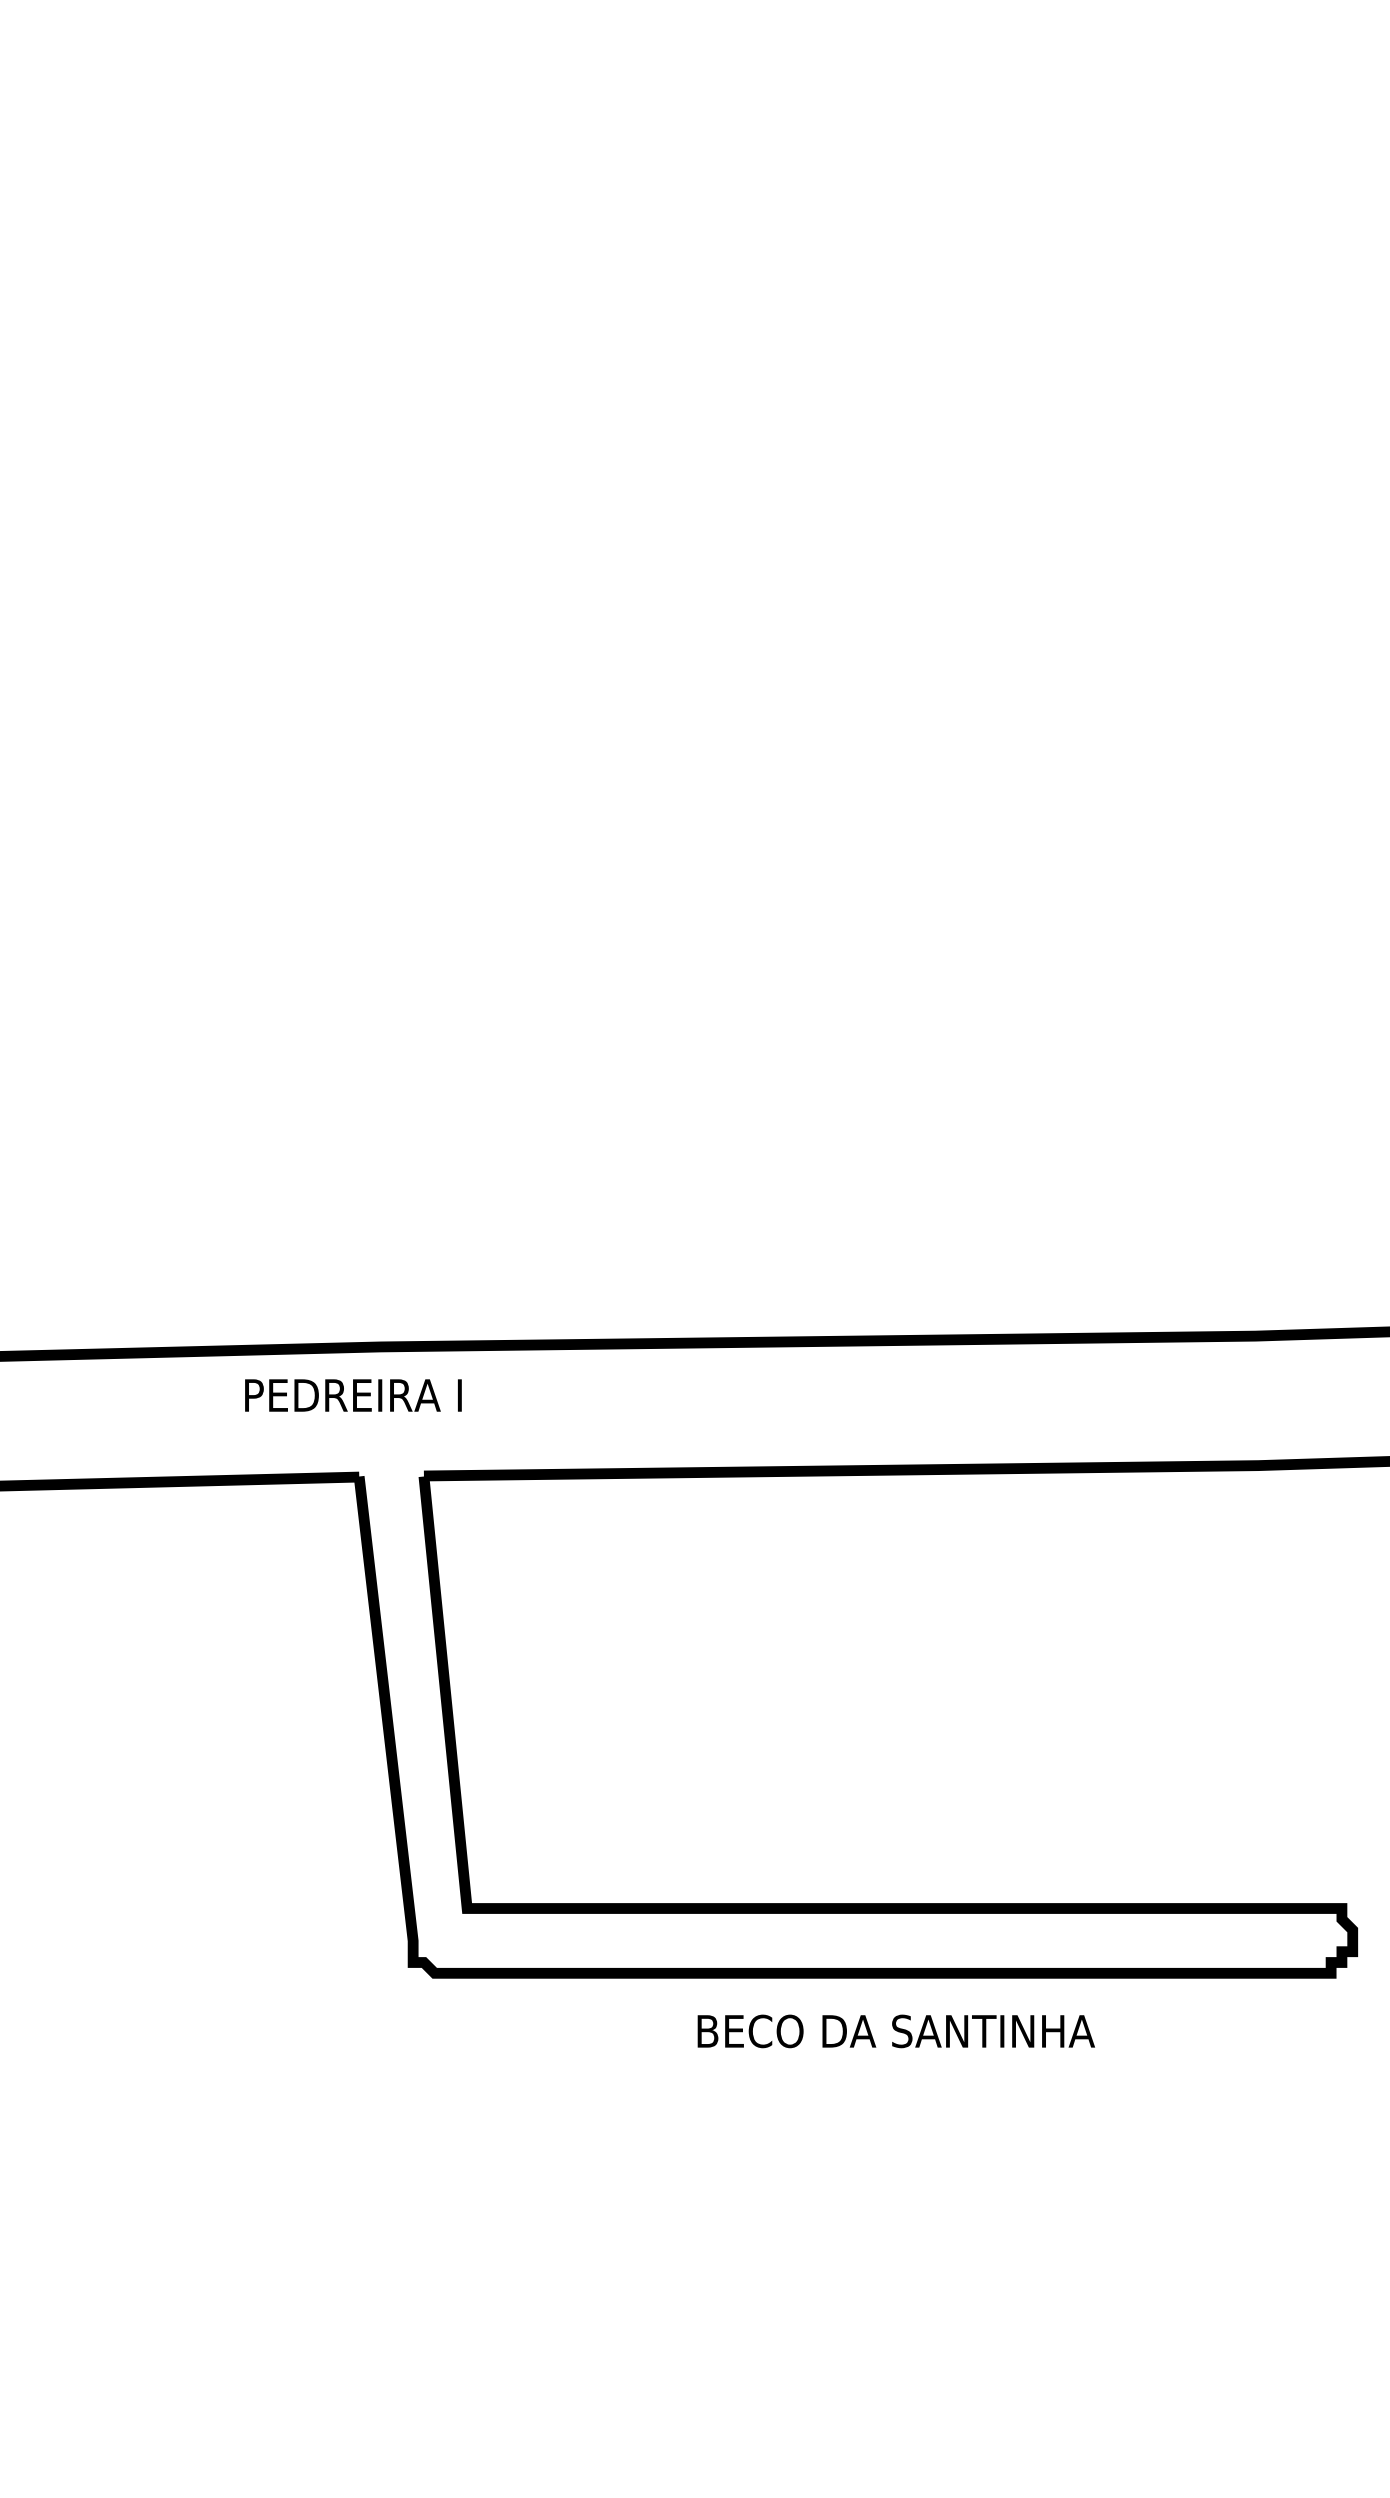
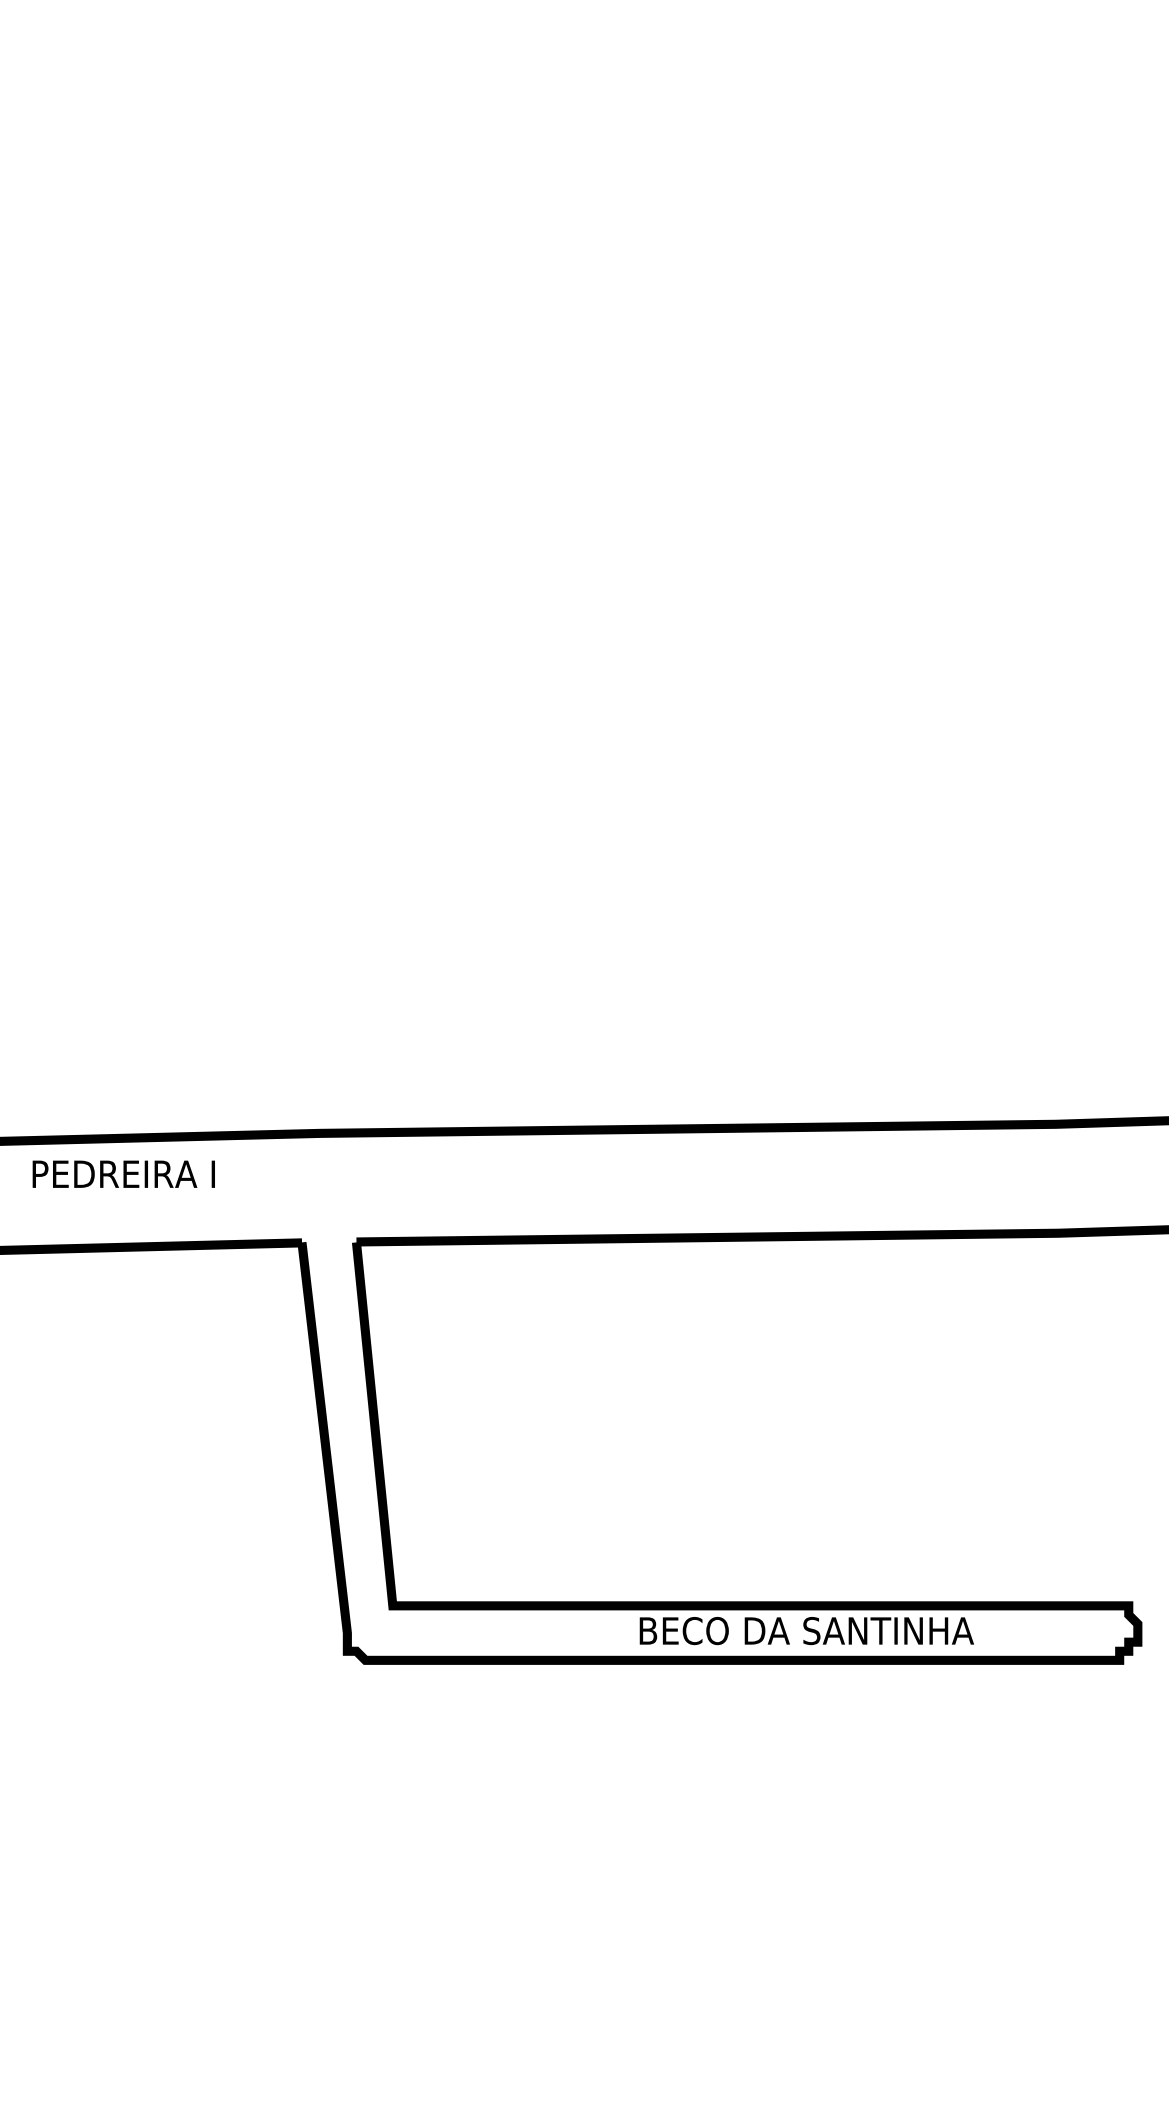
text: (353, 1395) -> (123, 1174), moved
text: (895, 2031) -> (806, 1631), moved

